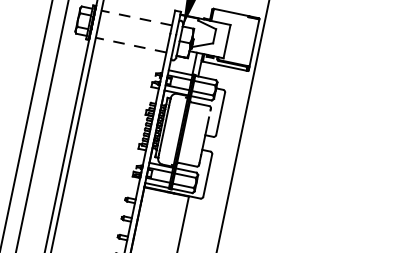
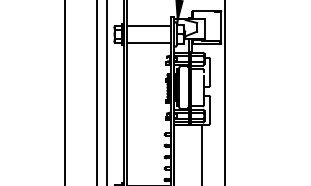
line: (137, 18) -> (149, 26), dashed -> solid
line: (132, 44) -> (149, 42), dashed -> solid

